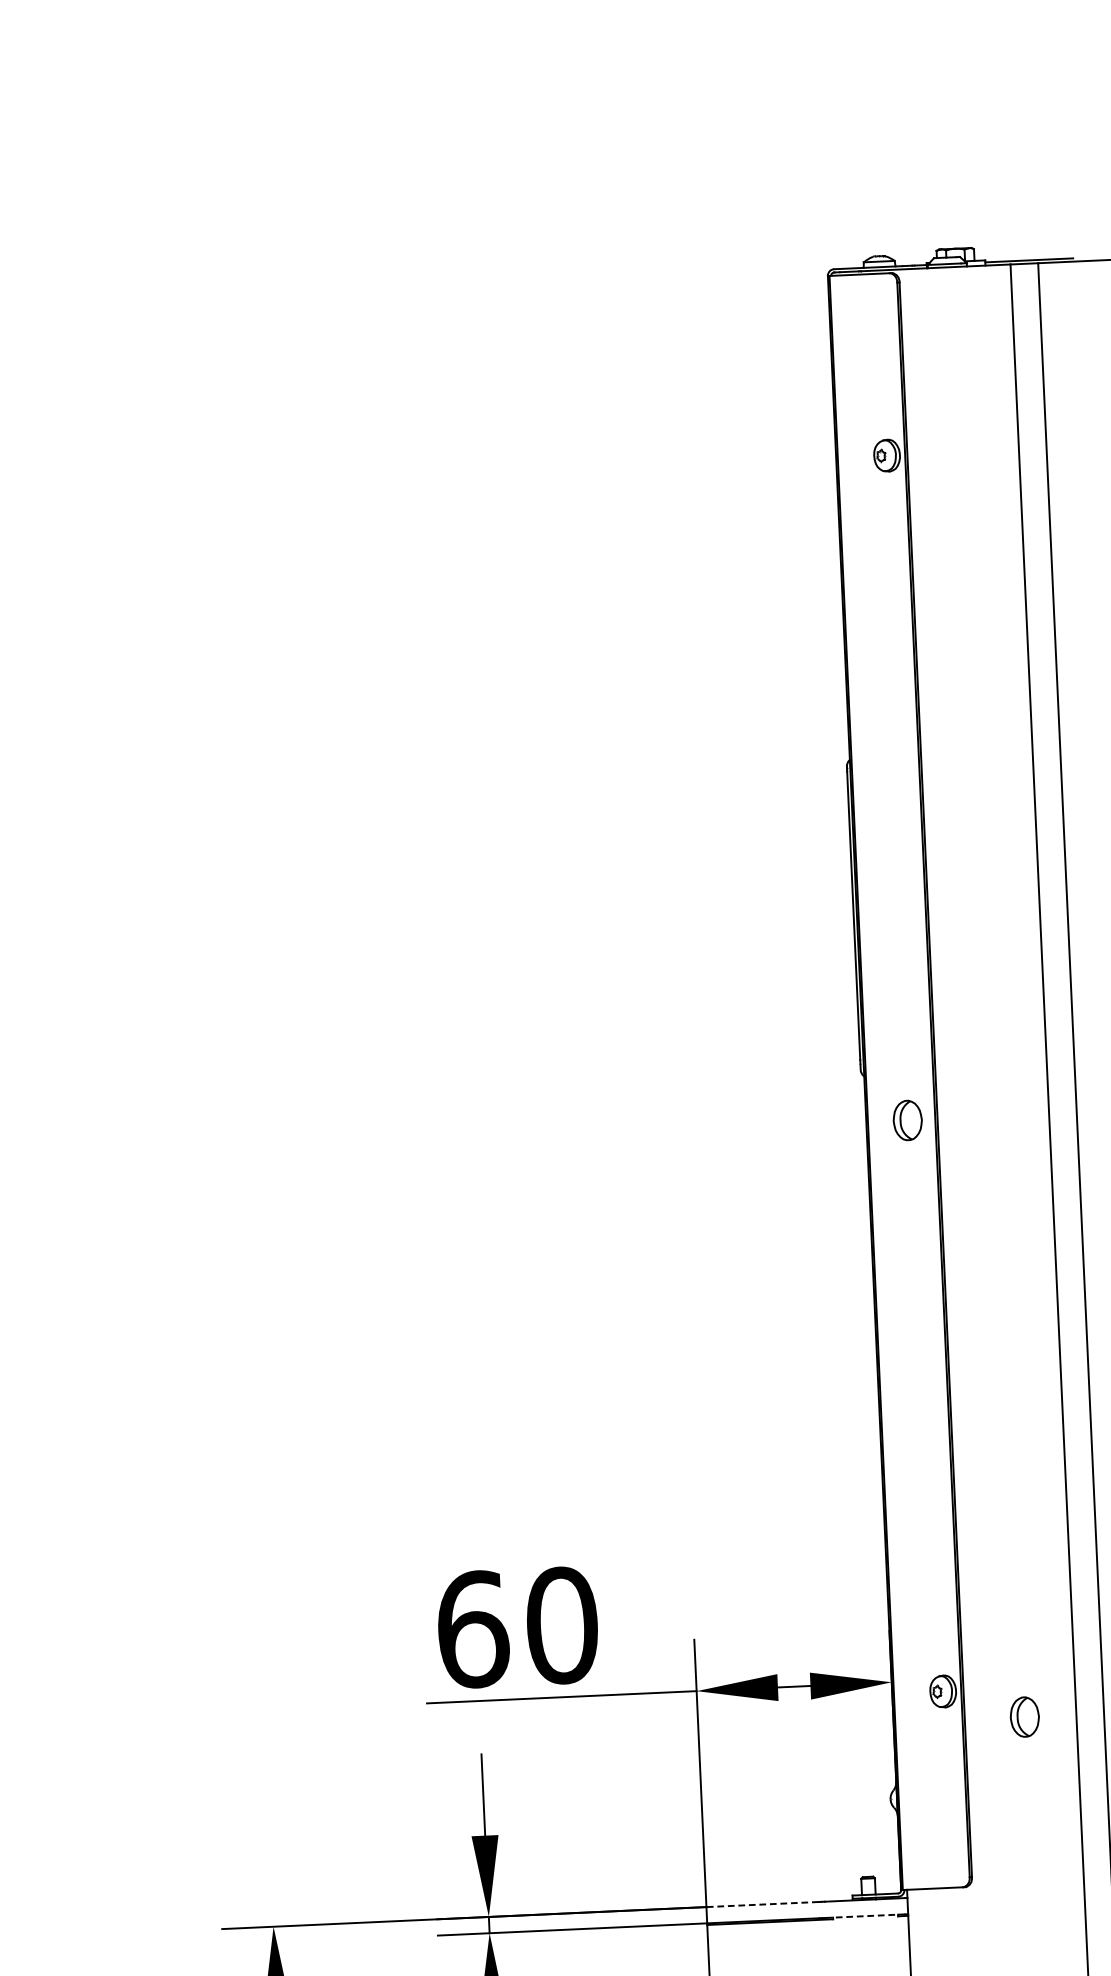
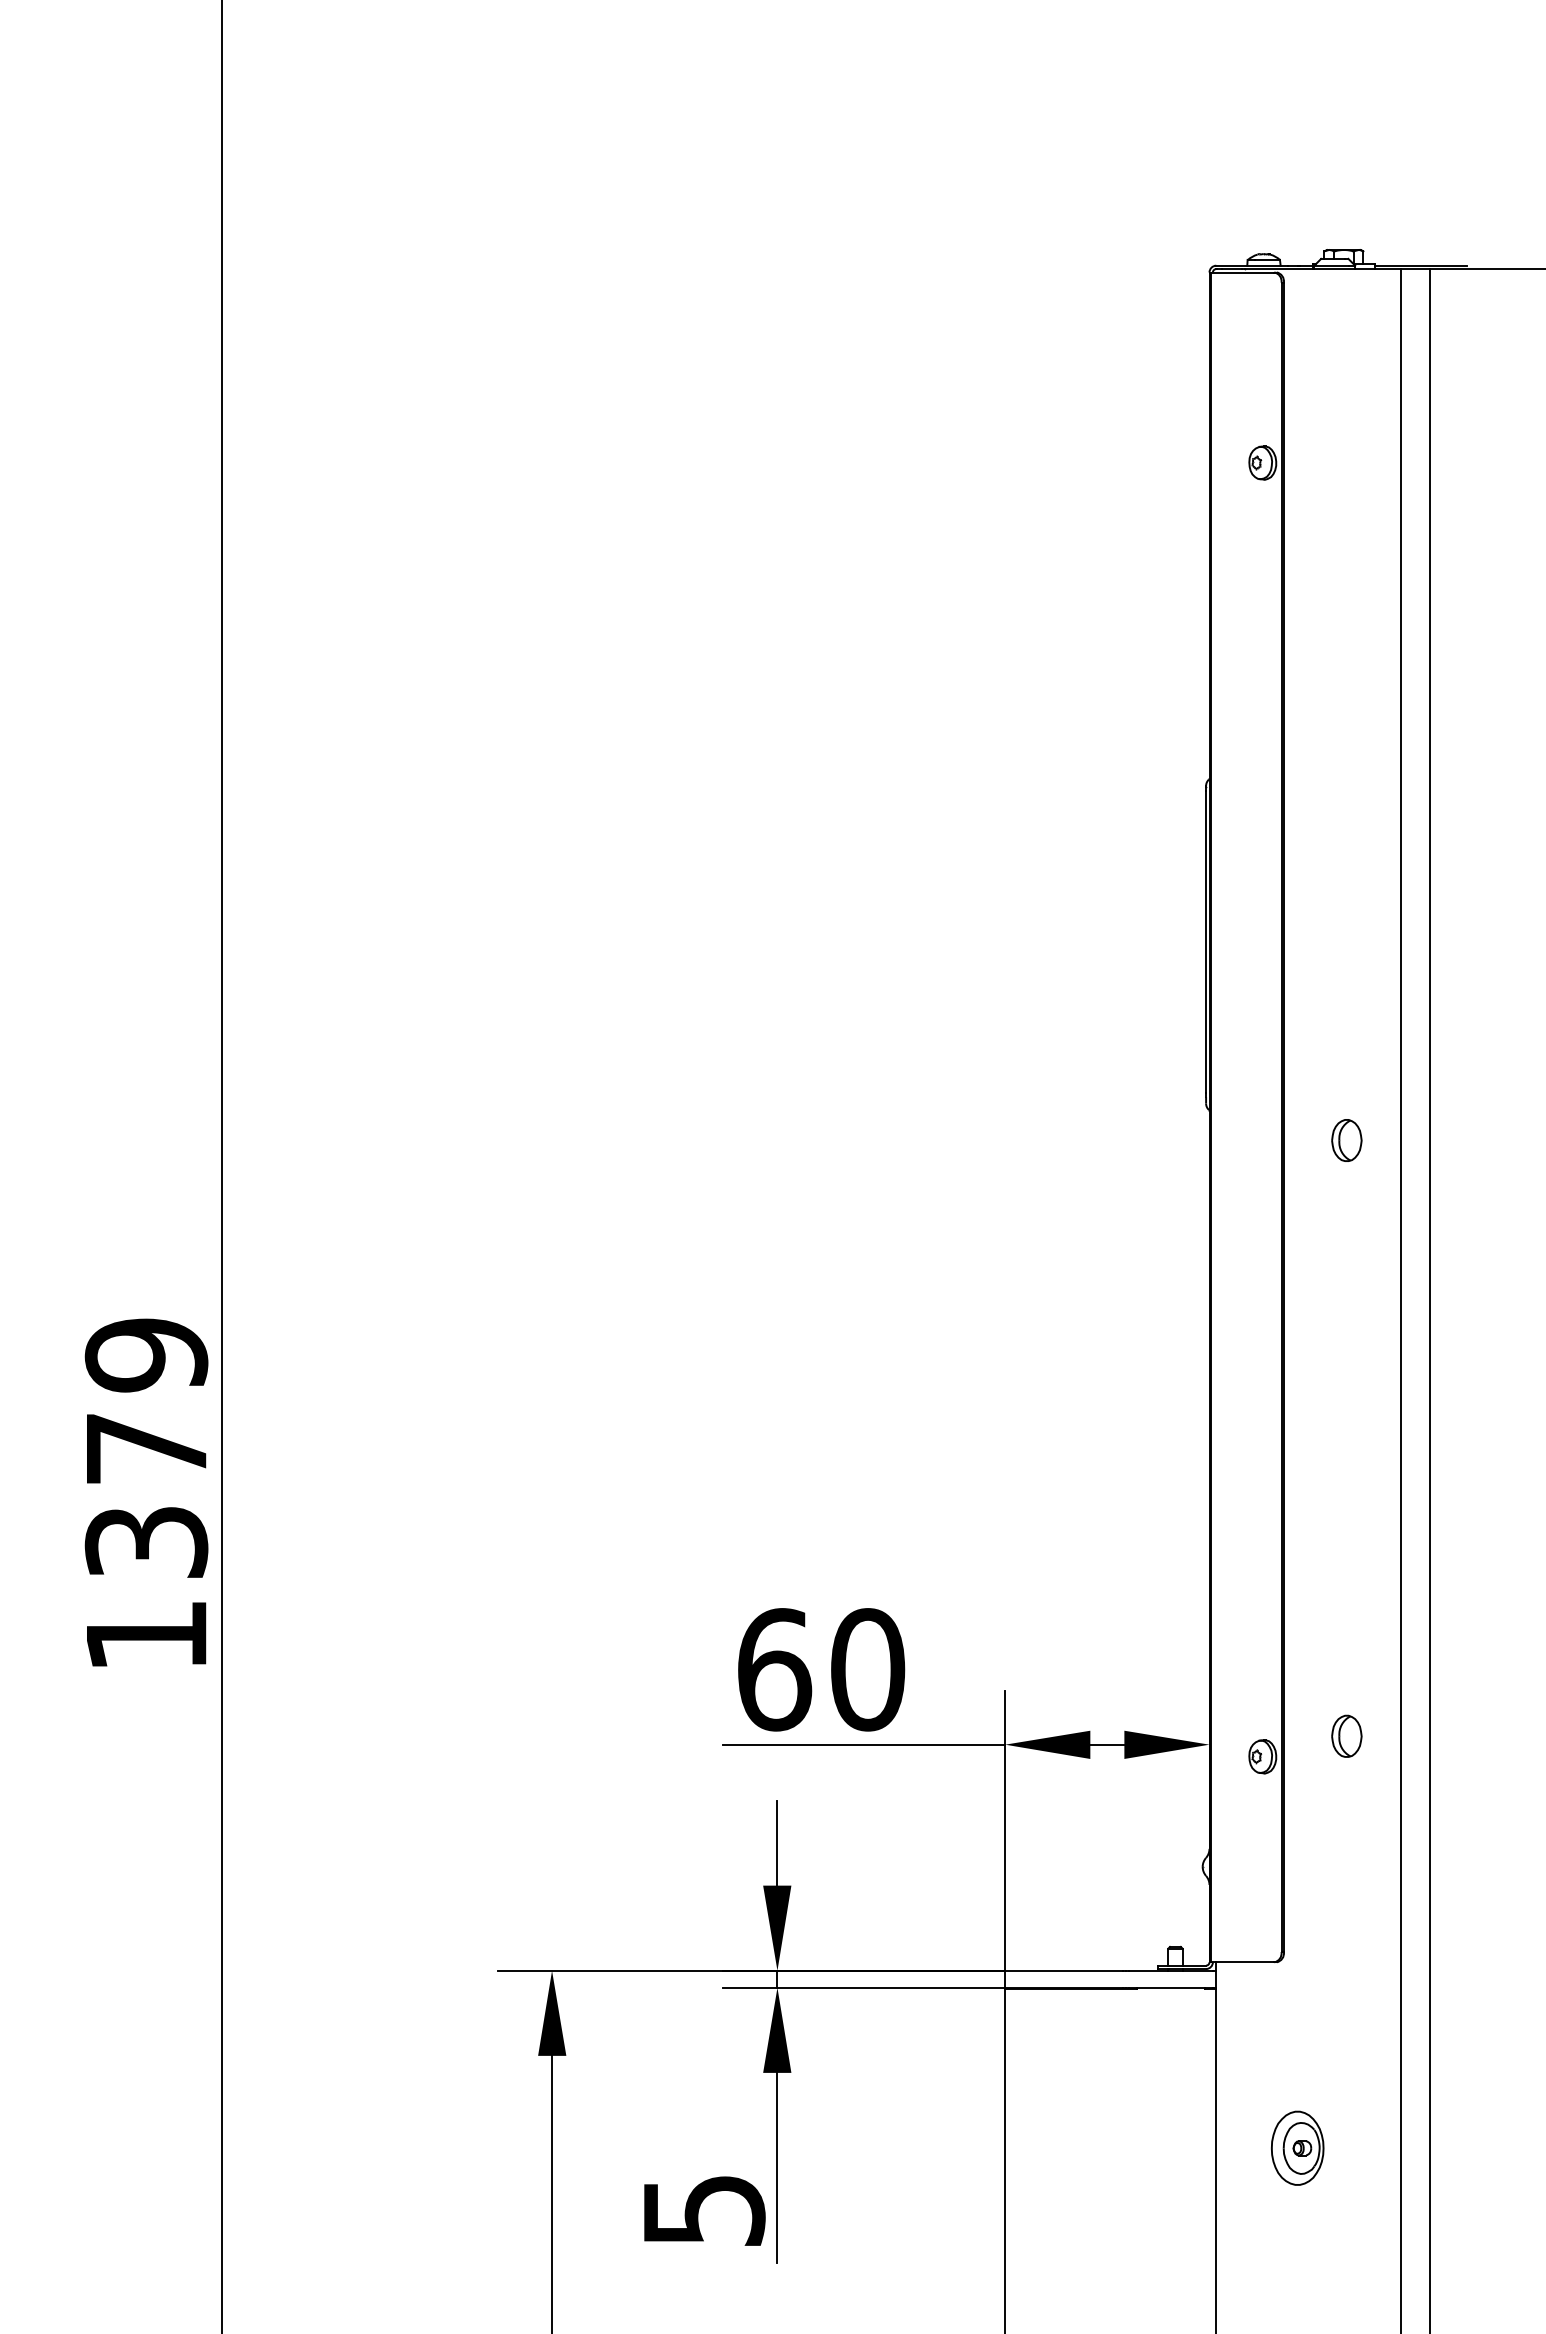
part: (907, 1120) -> (1346, 1140), moved
part: (1024, 1716) -> (1346, 1735), moved
line: (762, 1904) -> (1063, 1970), dashed -> solid
line: (866, 1915) -> (1171, 1987), dashed -> solid

